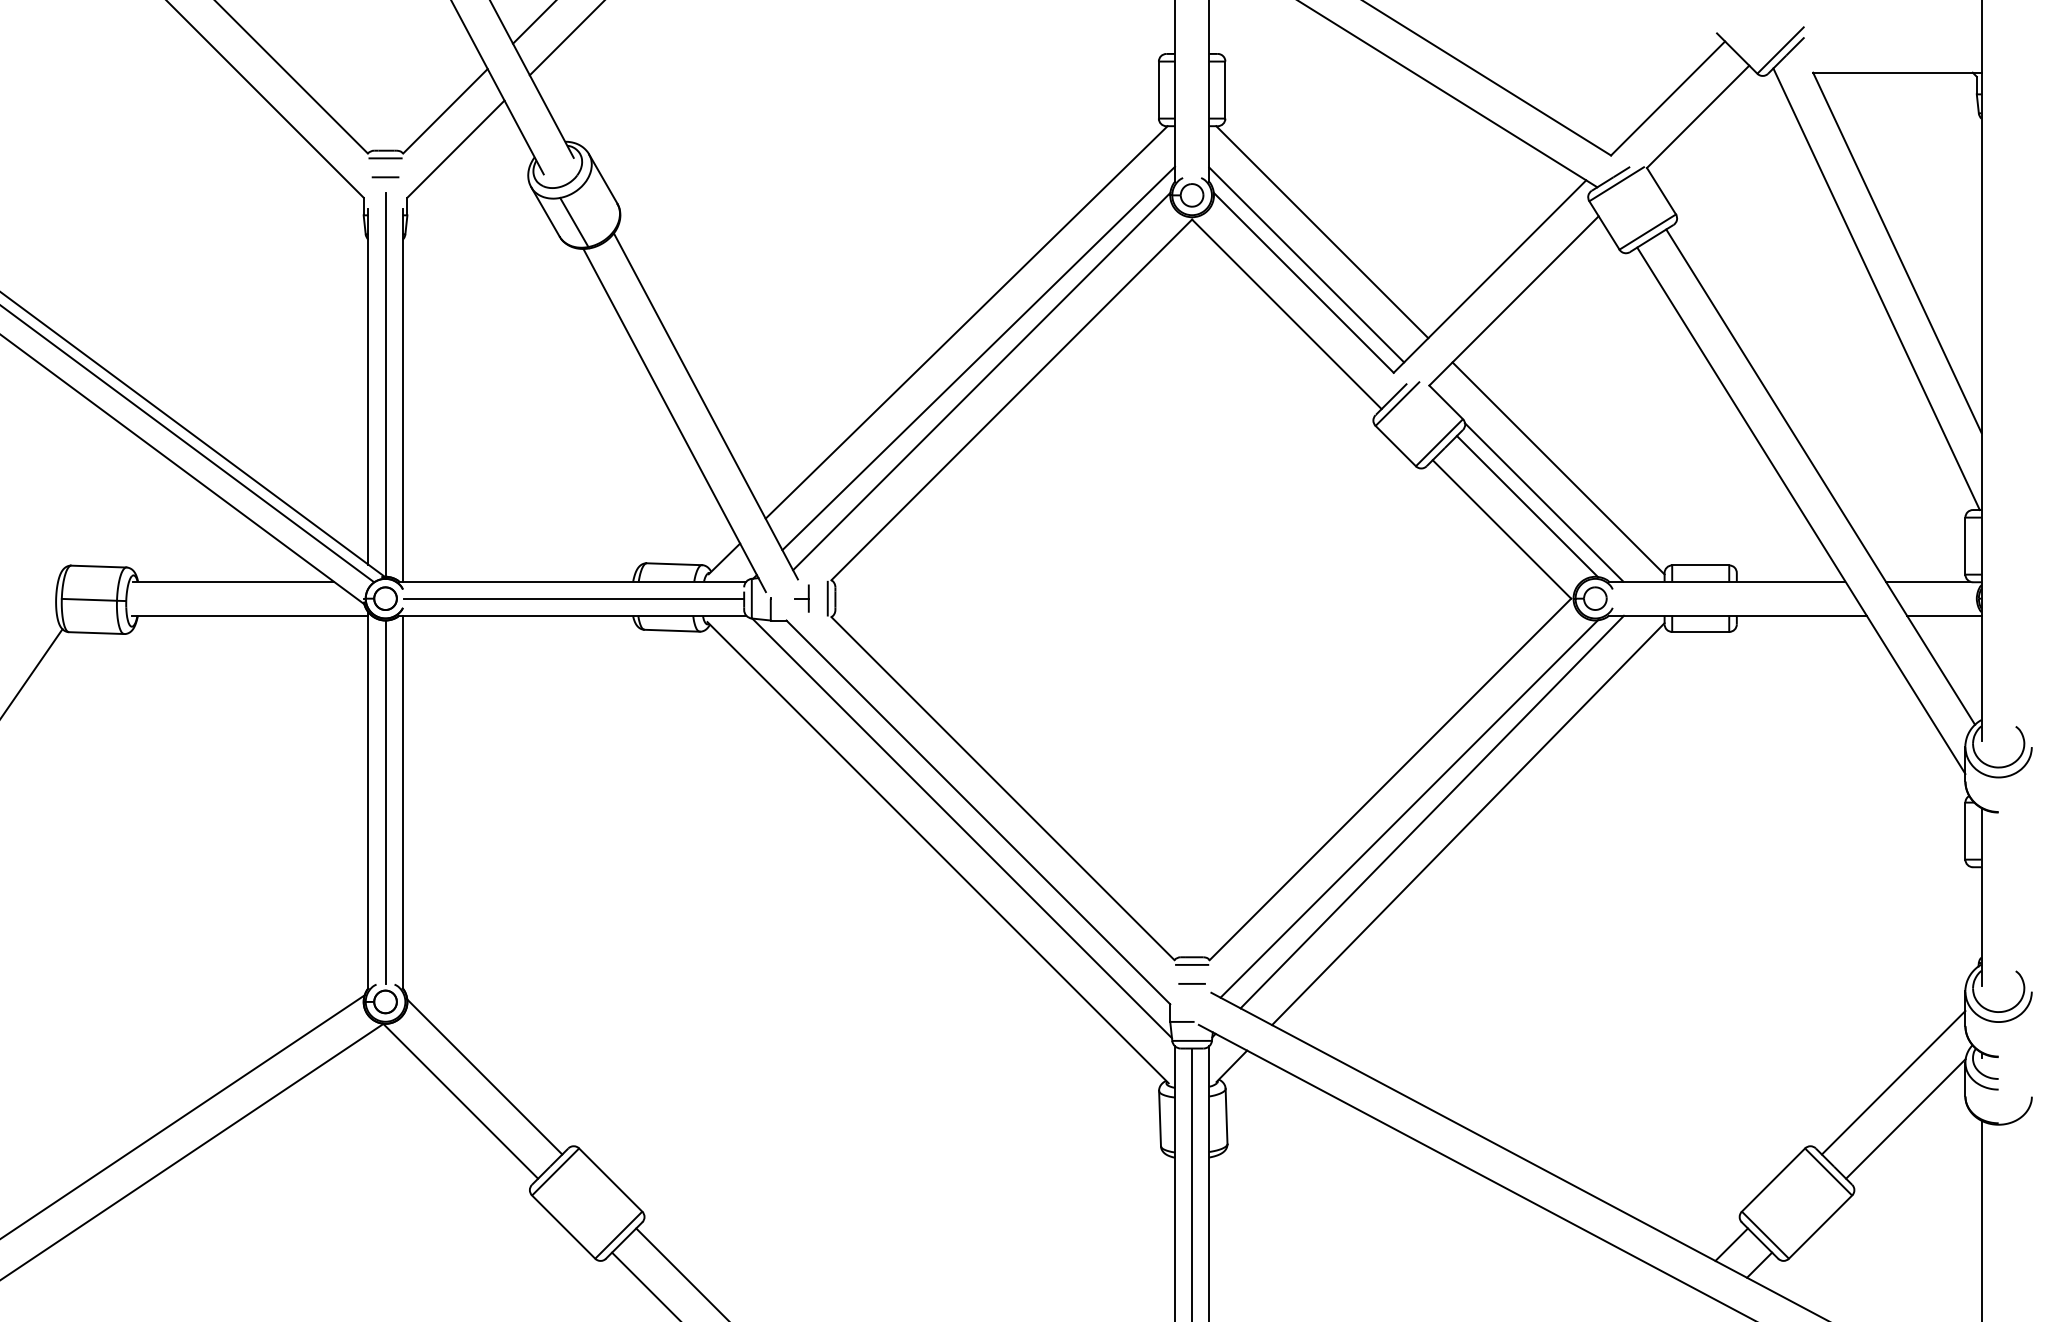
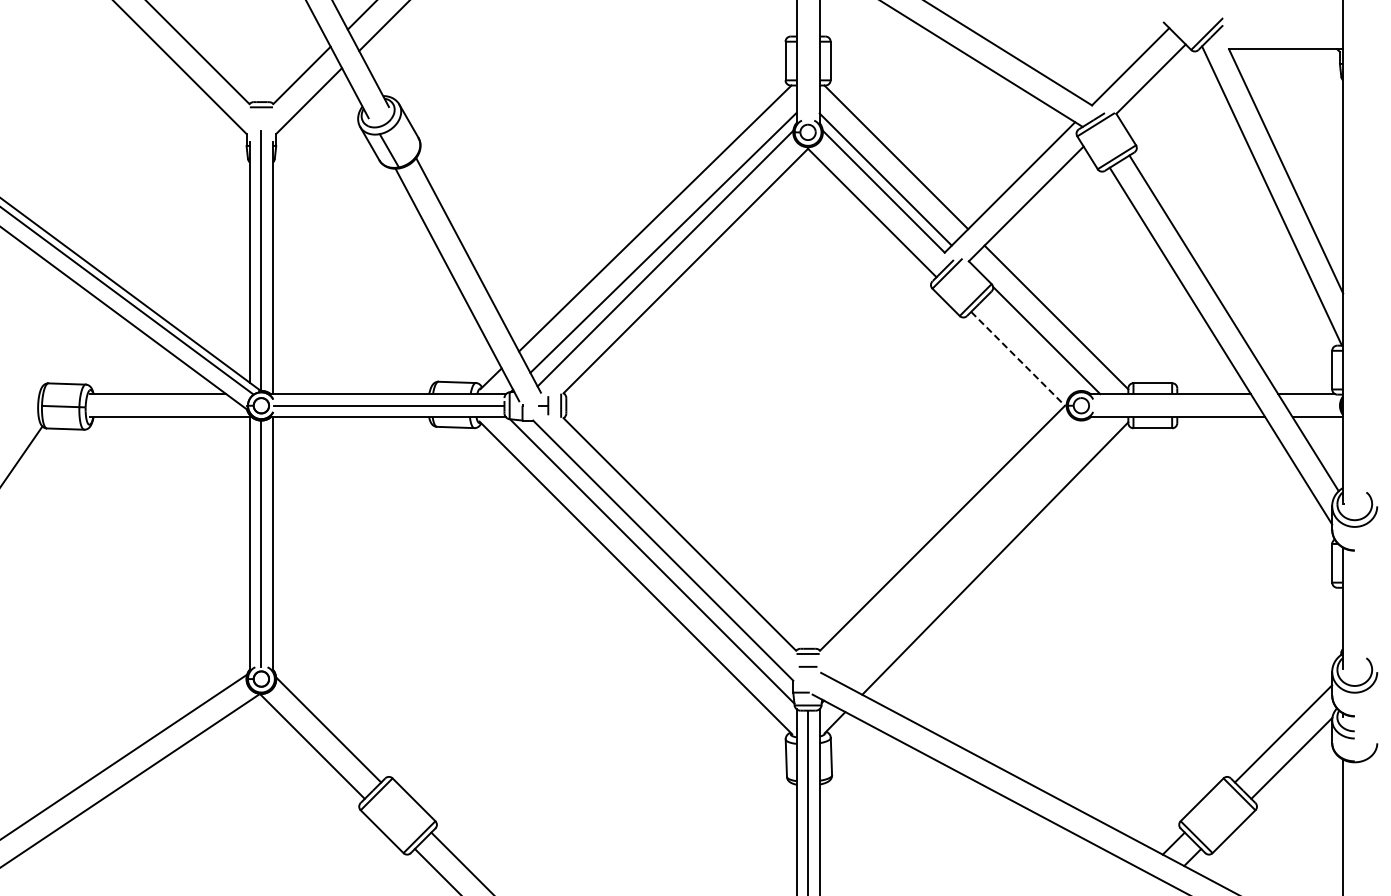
line: (385, 177) -> (261, 120), removed
line: (1527, 506) -> (1035, 343), removed
line: (1502, 530) -> (1018, 359), solid -> dashed
line: (1409, 809) -> (955, 548), removed
line: (1431, 812) -> (970, 550), removed

